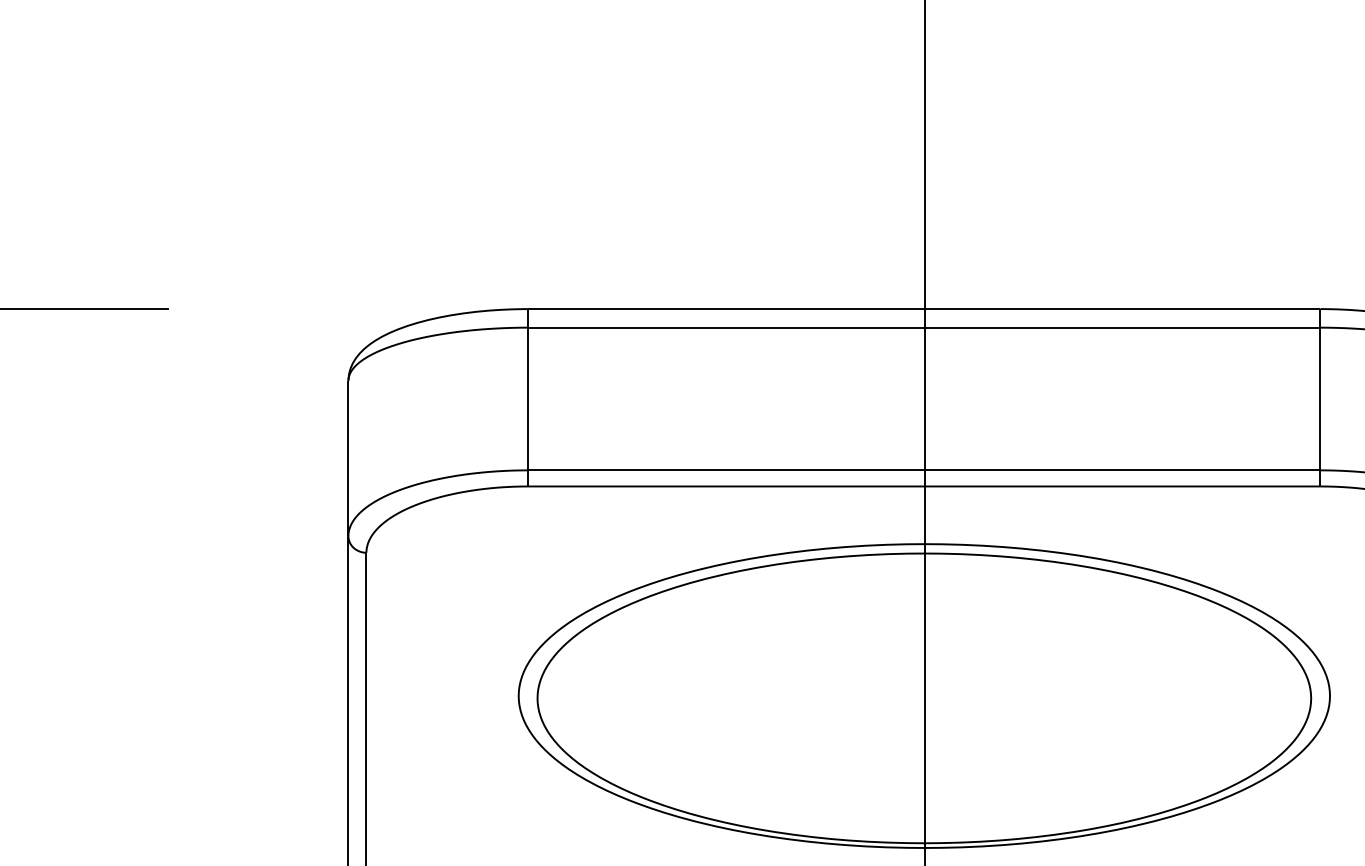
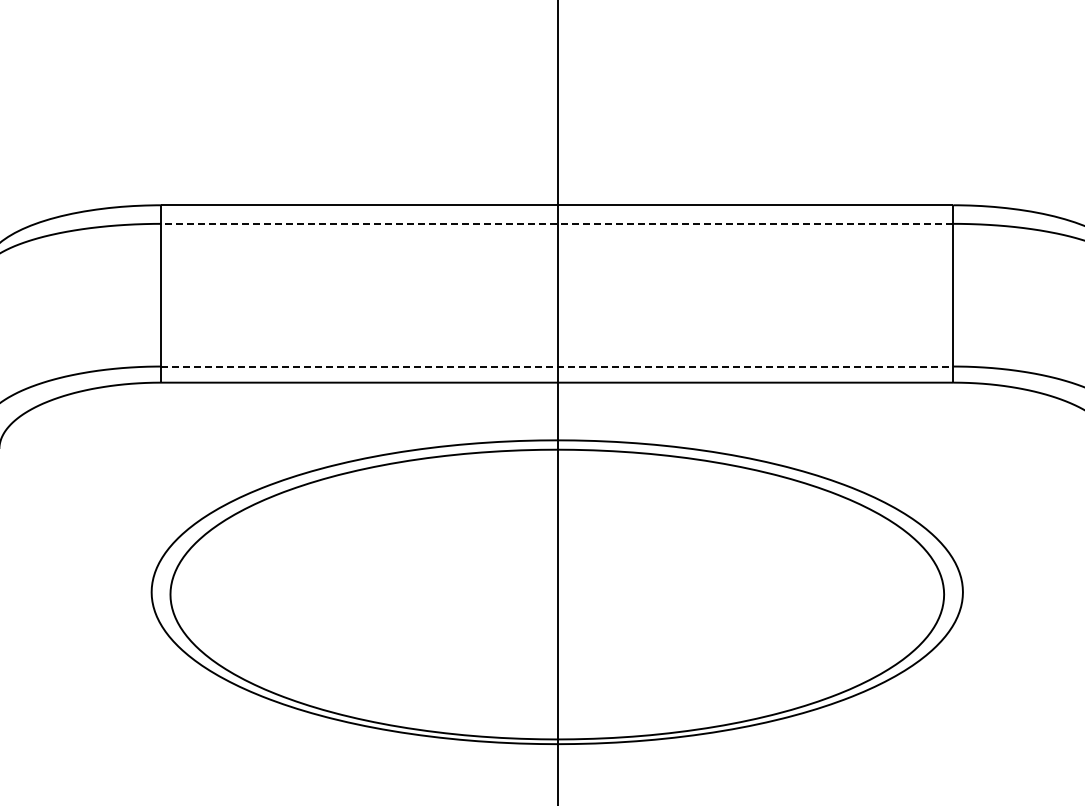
line: (924, 327) -> (557, 223), solid -> dashed
line: (924, 470) -> (557, 366), solid -> dashed

